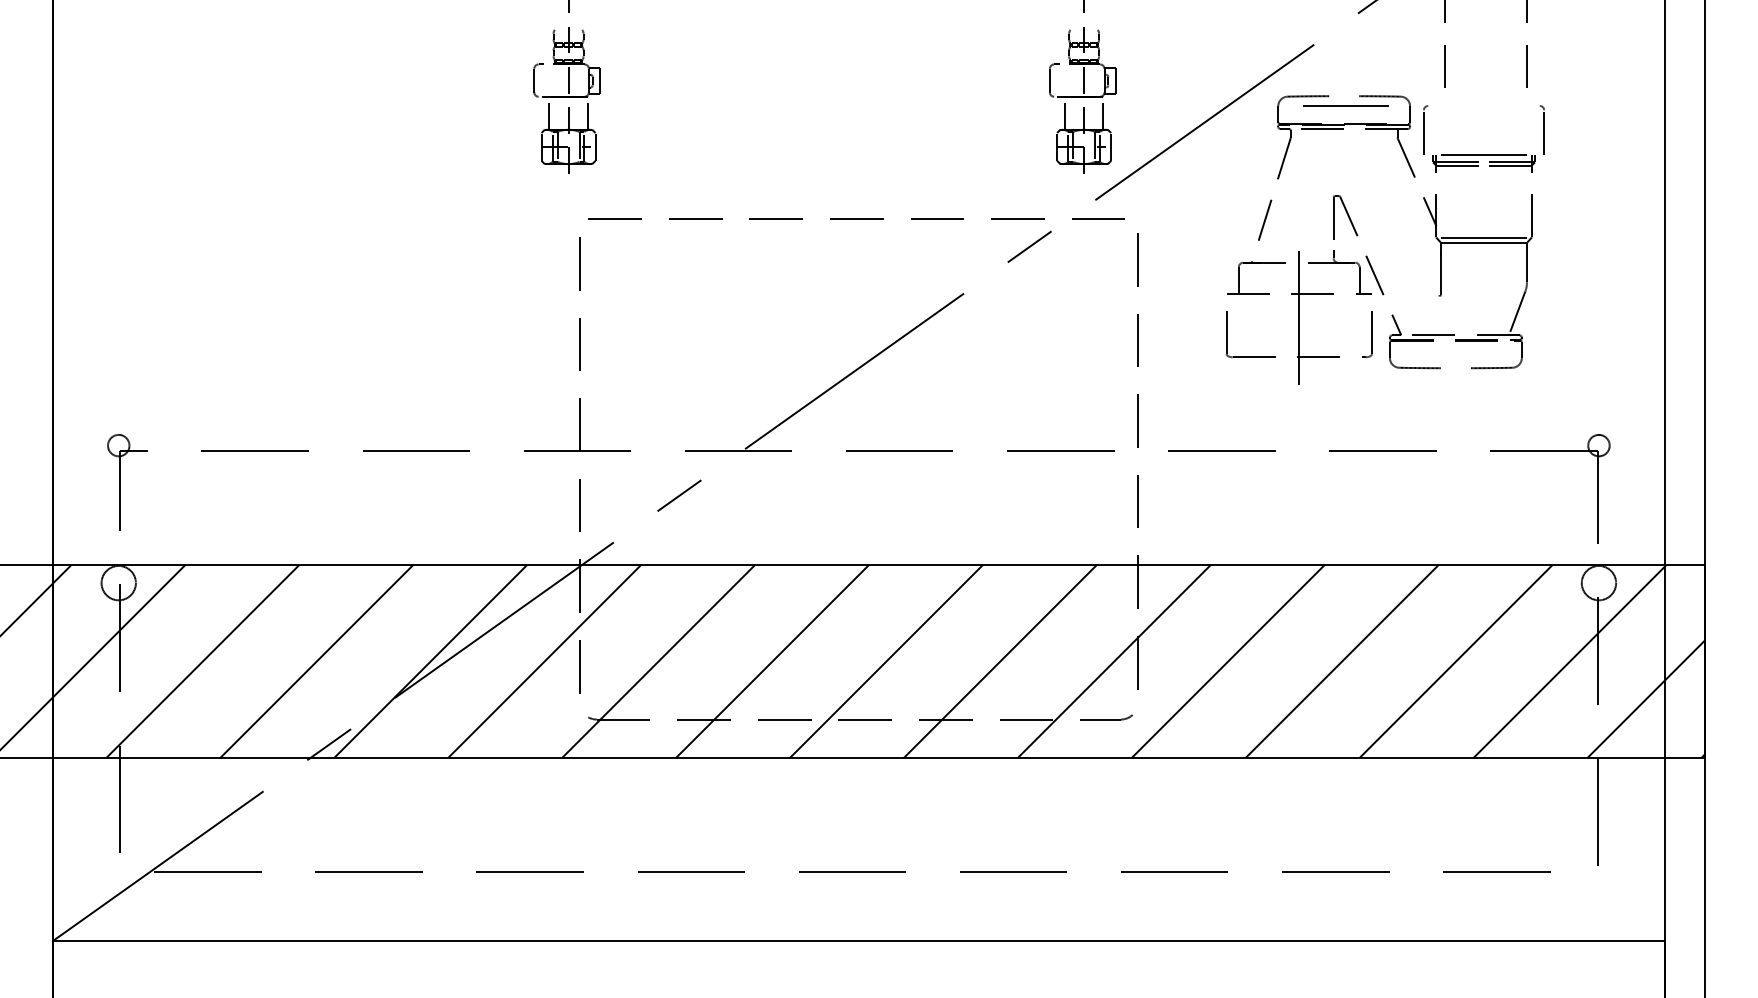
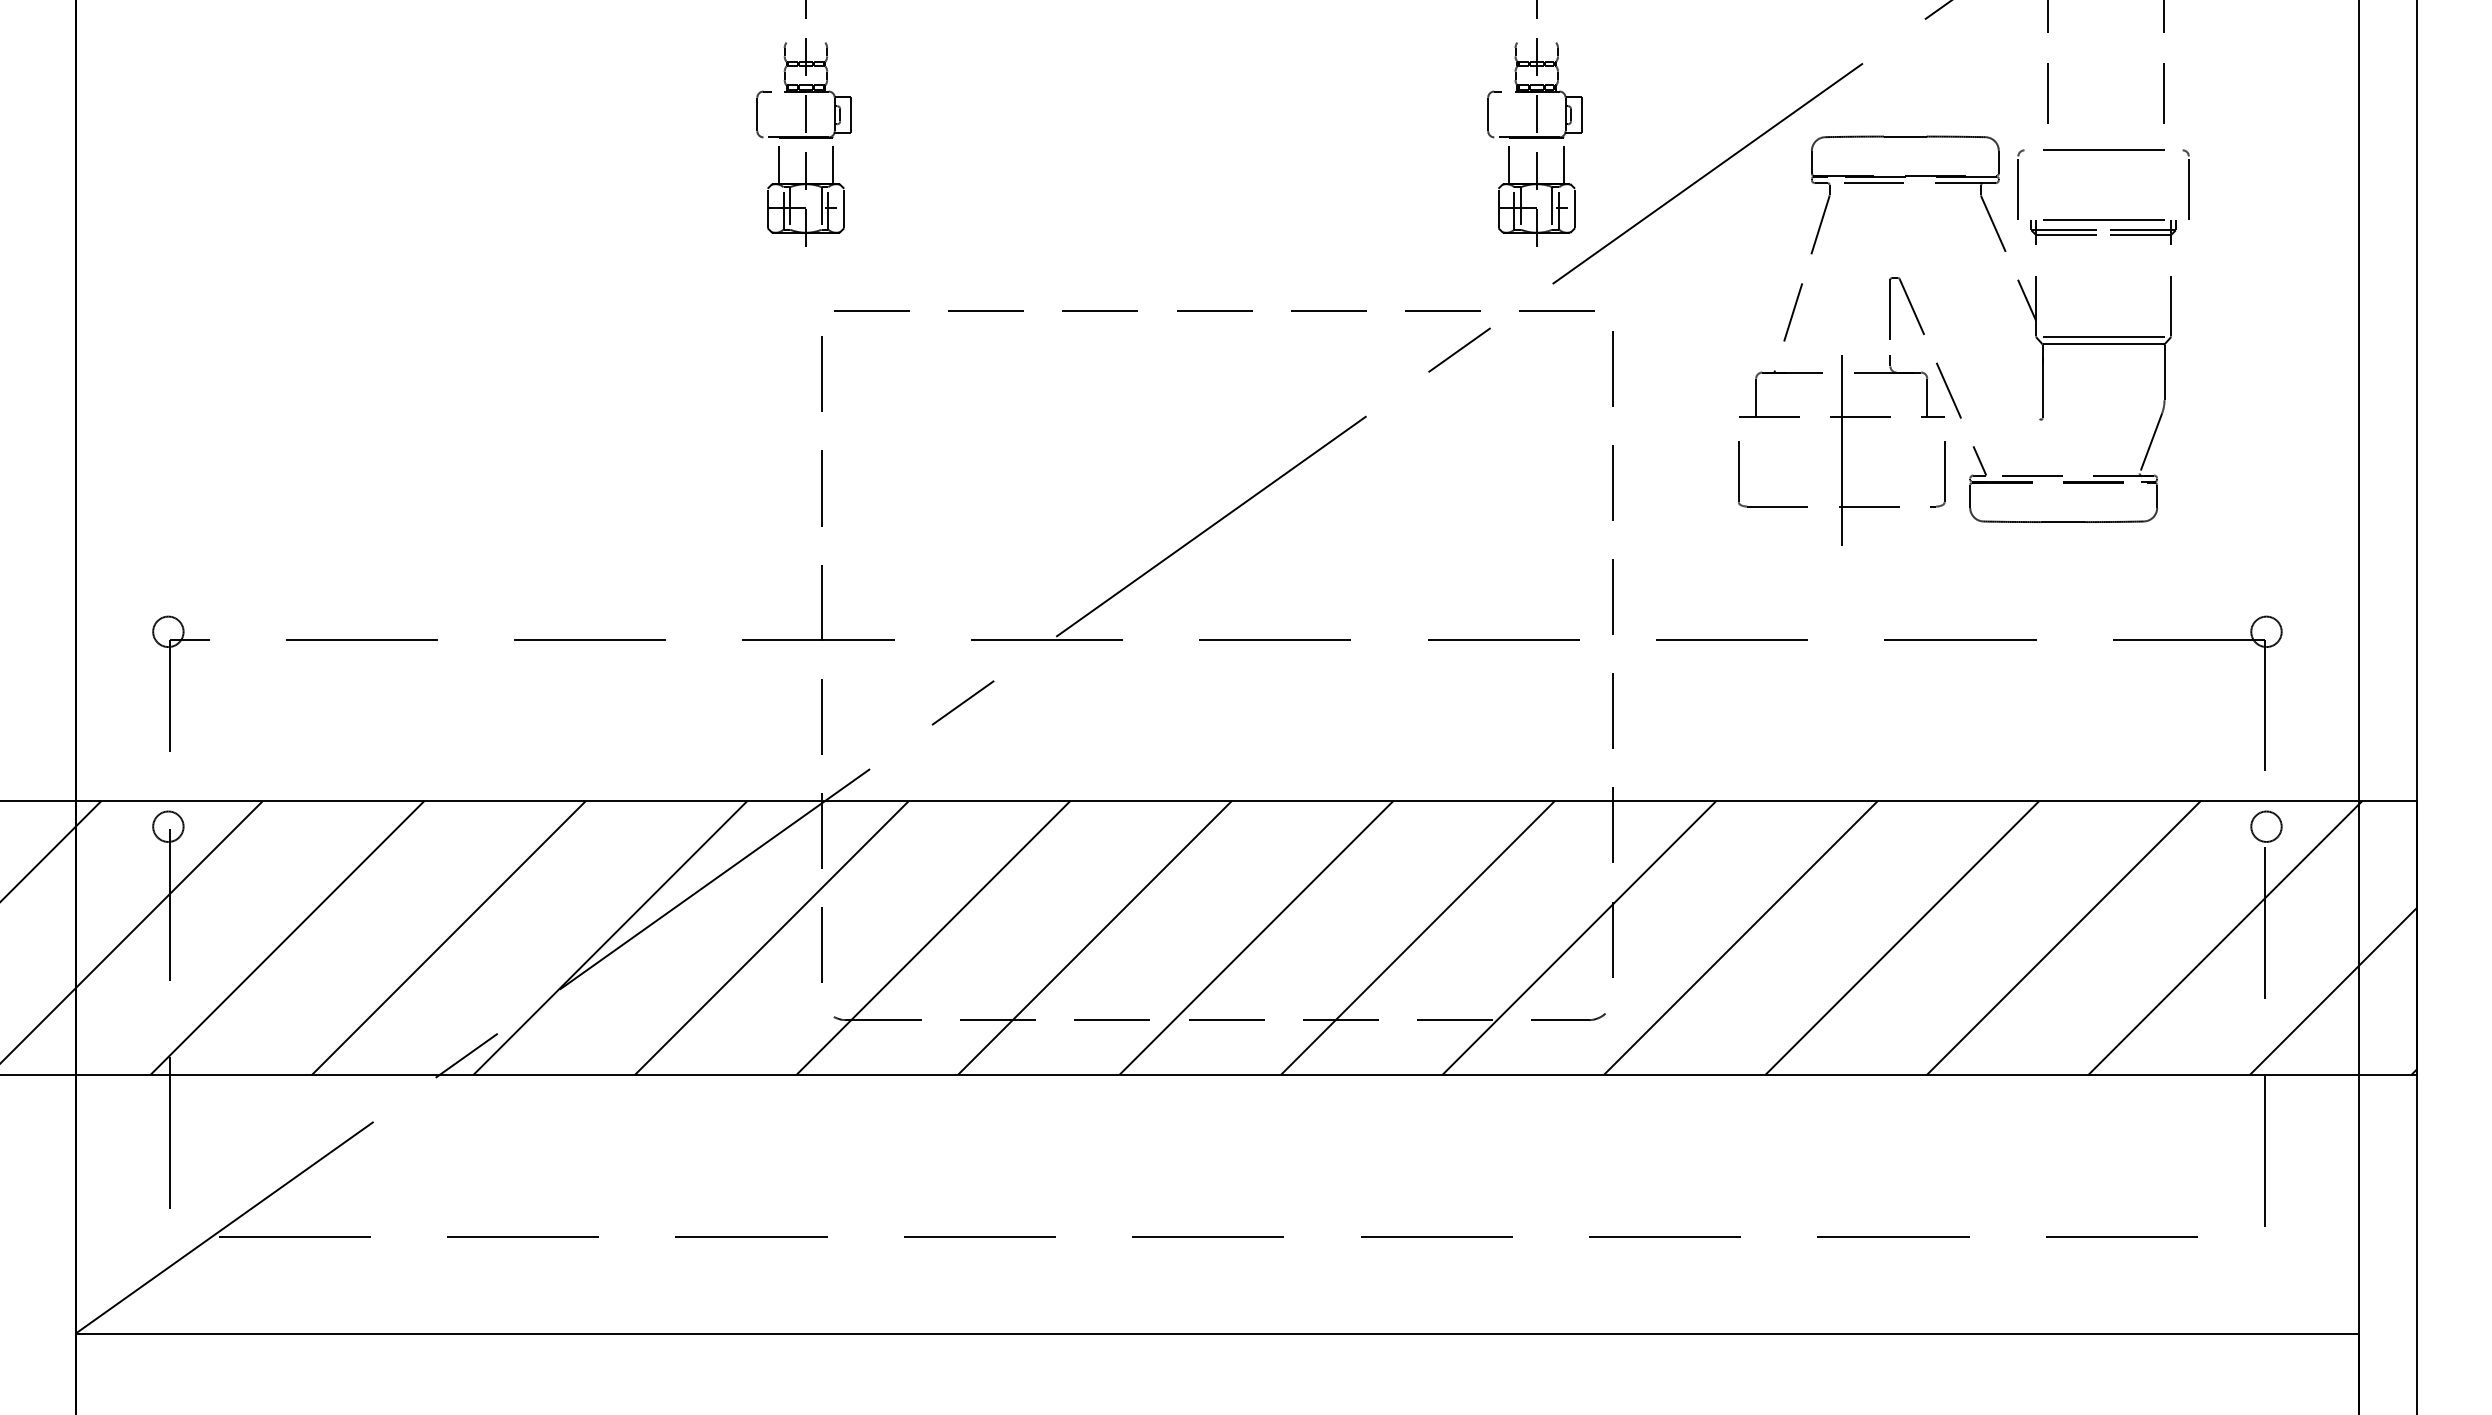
line: (1344, 96) -> (1905, 136), added
line: (1346, 105) -> (2103, 149), moved
line: (1455, 368) -> (2063, 522), added
circle: (118, 582) -> (168, 826), size x0.62
circle: (1598, 582) -> (2266, 826), size x0.62

